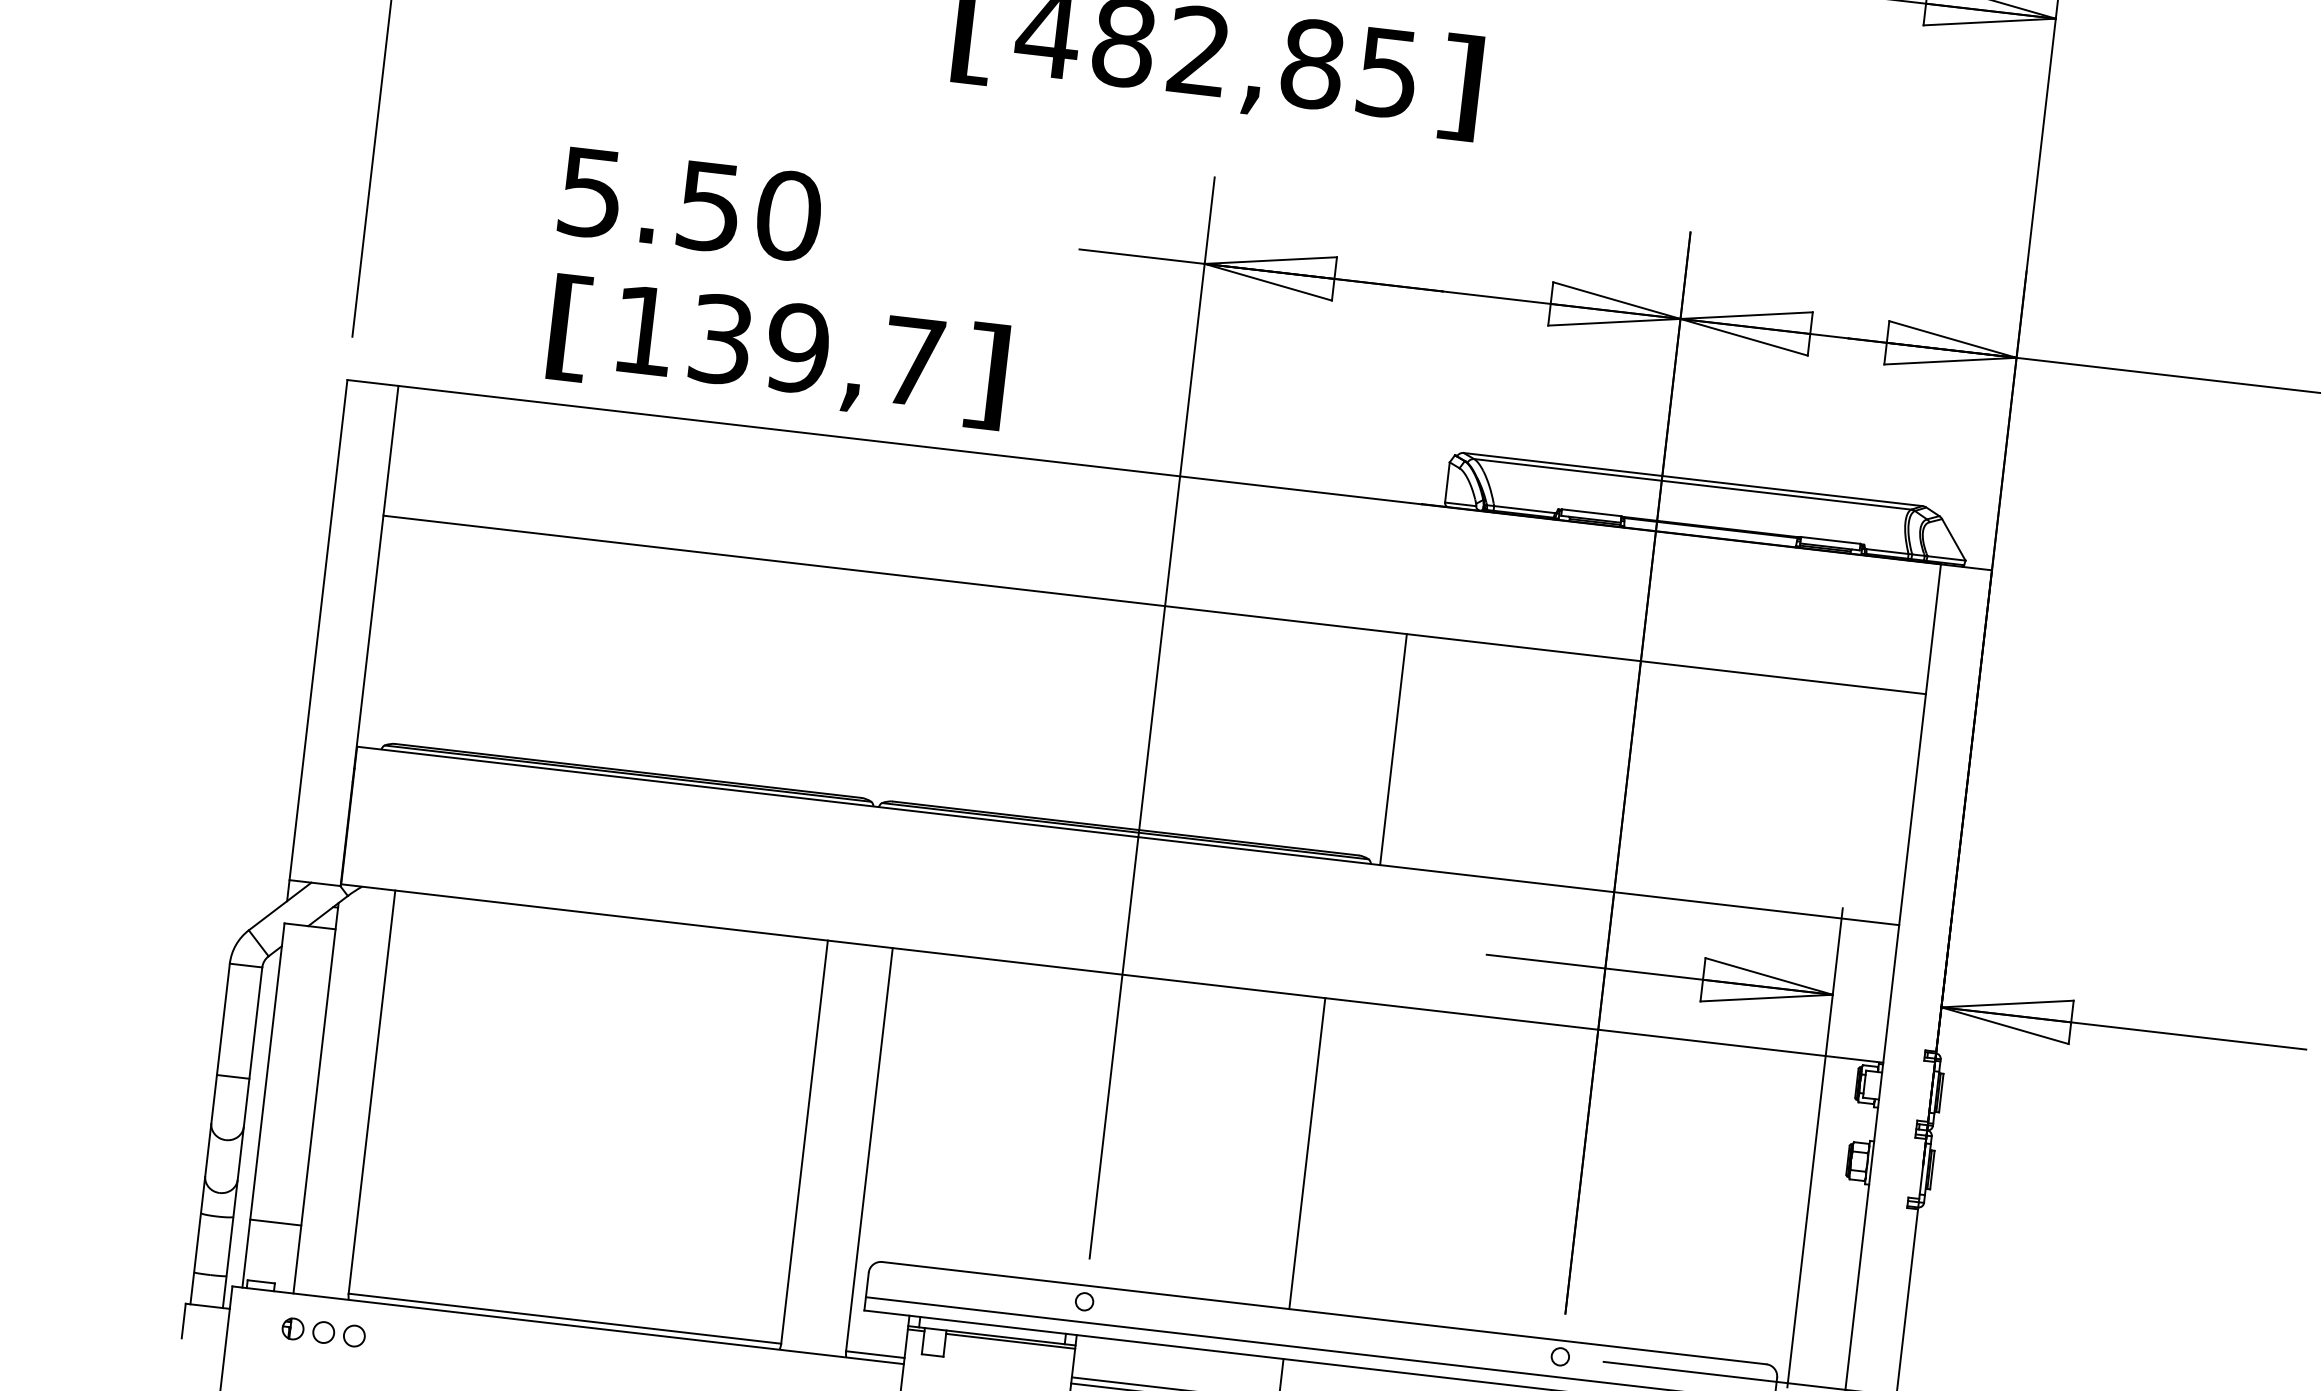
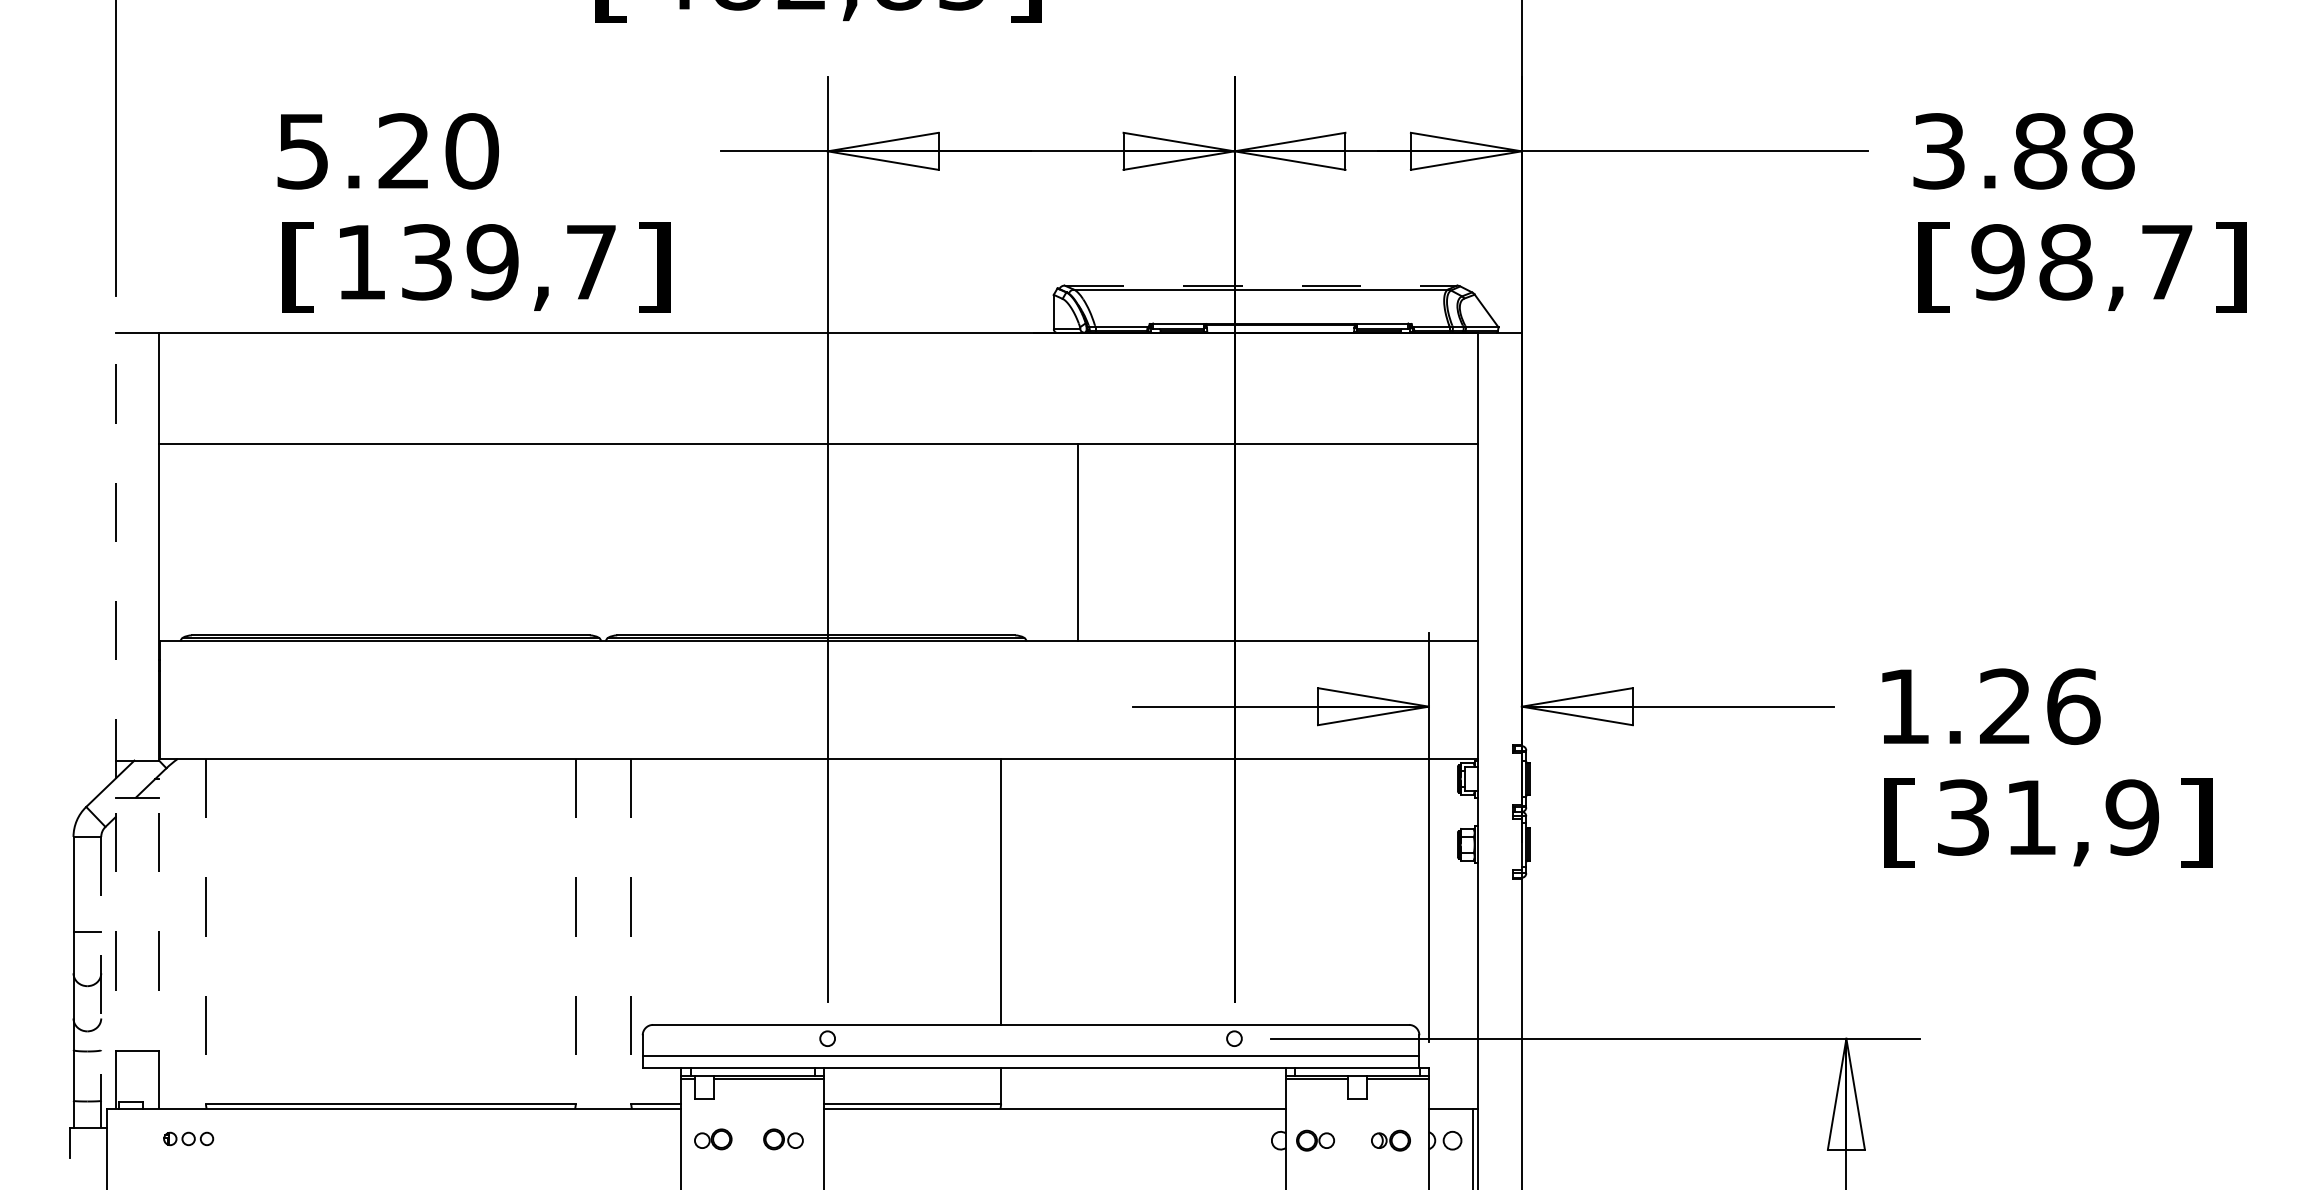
text: (708, 206) -> (403, 151), 5.50 -> 5.20
line: (1692, 479) -> (1260, 285), solid -> dashed
line: (317, 640) -> (115, 555), solid -> dashed
line: (1393, 749) -> (1078, 542), moved
line: (371, 1092) -> (205, 931), solid -> dashed
line: (316, 1098) -> (159, 942), solid -> dashed
line: (263, 1105) -> (115, 953), solid -> dashed
line: (242, 1137) -> (101, 982), solid -> dashed
line: (804, 1142) -> (575, 931), solid -> dashed
line: (869, 1149) -> (631, 931), solid -> dashed
part: (323, 1331) -> (188, 1138), size x0.7

